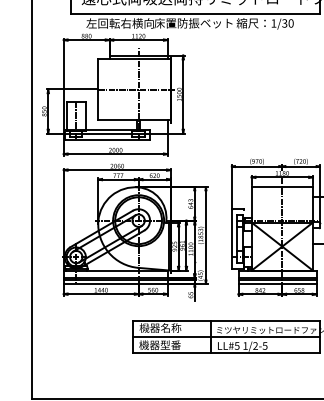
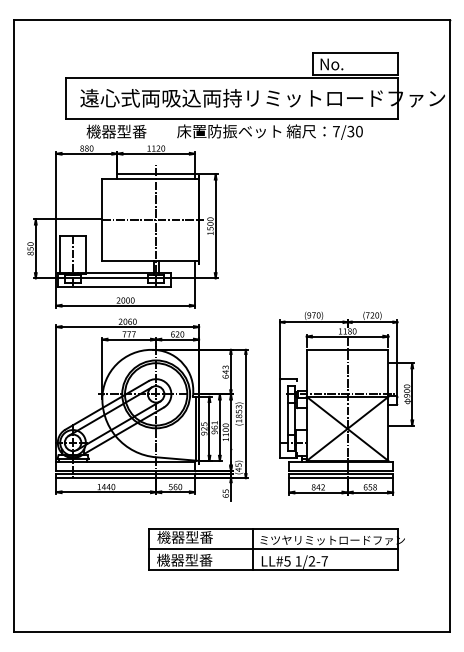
text: (120, 23) -> (131, 131), 左回転右横向 -> 機器型番
text: (273, 23) -> (336, 131), 1/30 -> 7/30
text: (171, 328) -> (199, 537), 機器名称 -> 機器型番
text: (264, 346) -> (324, 561), 1/2-5 -> 1/2-7

